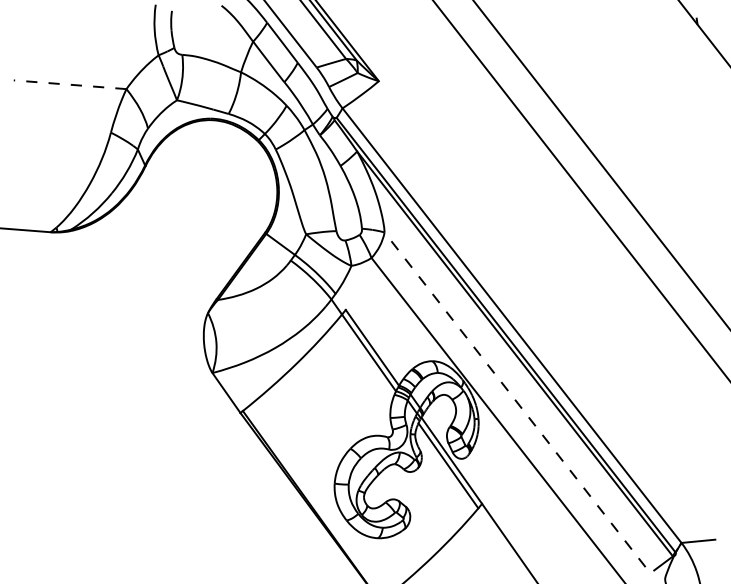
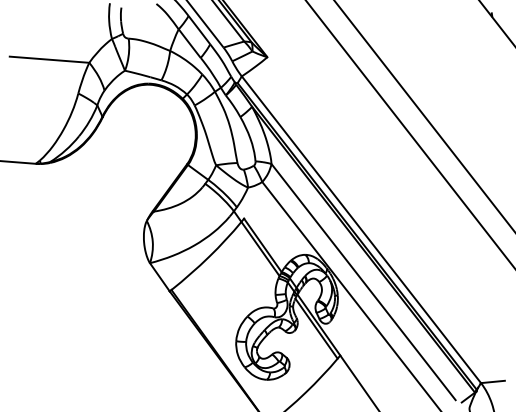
line: (70, 84) -> (49, 59), dashed -> solid
line: (514, 400) -> (363, 282), dashed -> solid

